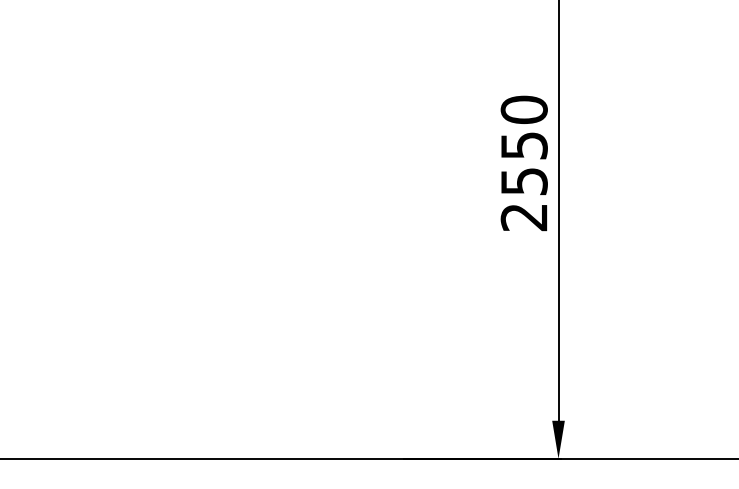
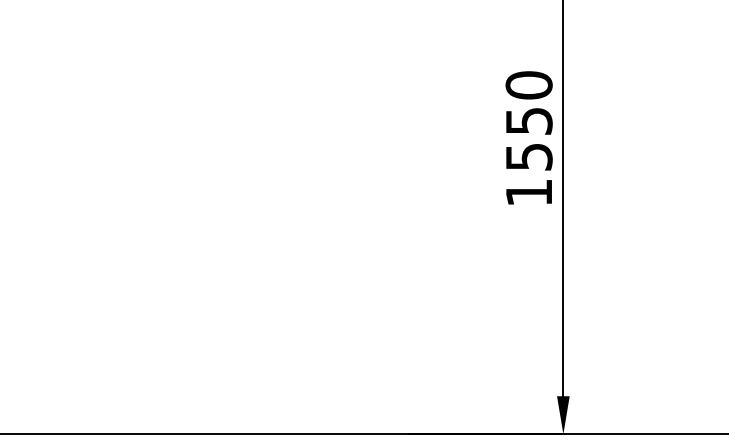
text: (523, 217) -> (528, 192), 2550 -> 1550

